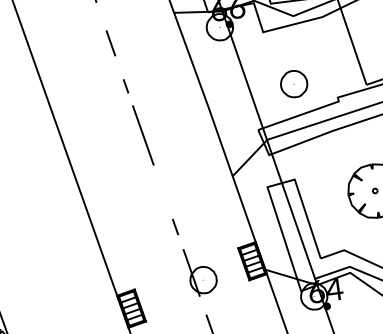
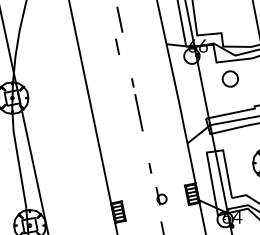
line: (110, 42) -> (117, 46), moved
part: (292, 83) -> (229, 78), moved
part: (200, 270) -> (161, 195), size x0.6

